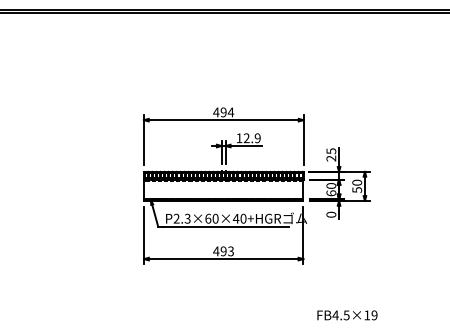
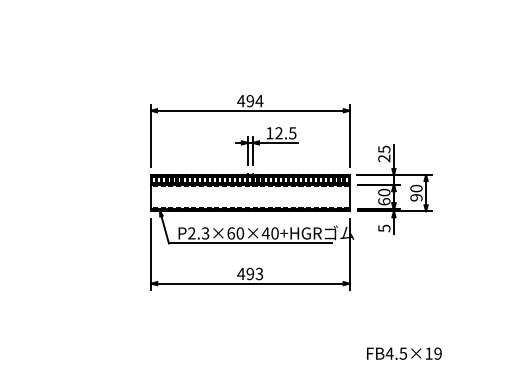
text: (257, 138) -> (292, 133), 12.9 -> 12.5
text: (356, 190) -> (415, 198), 50 -> 90
text: (331, 214) -> (384, 228), 0 -> 5

